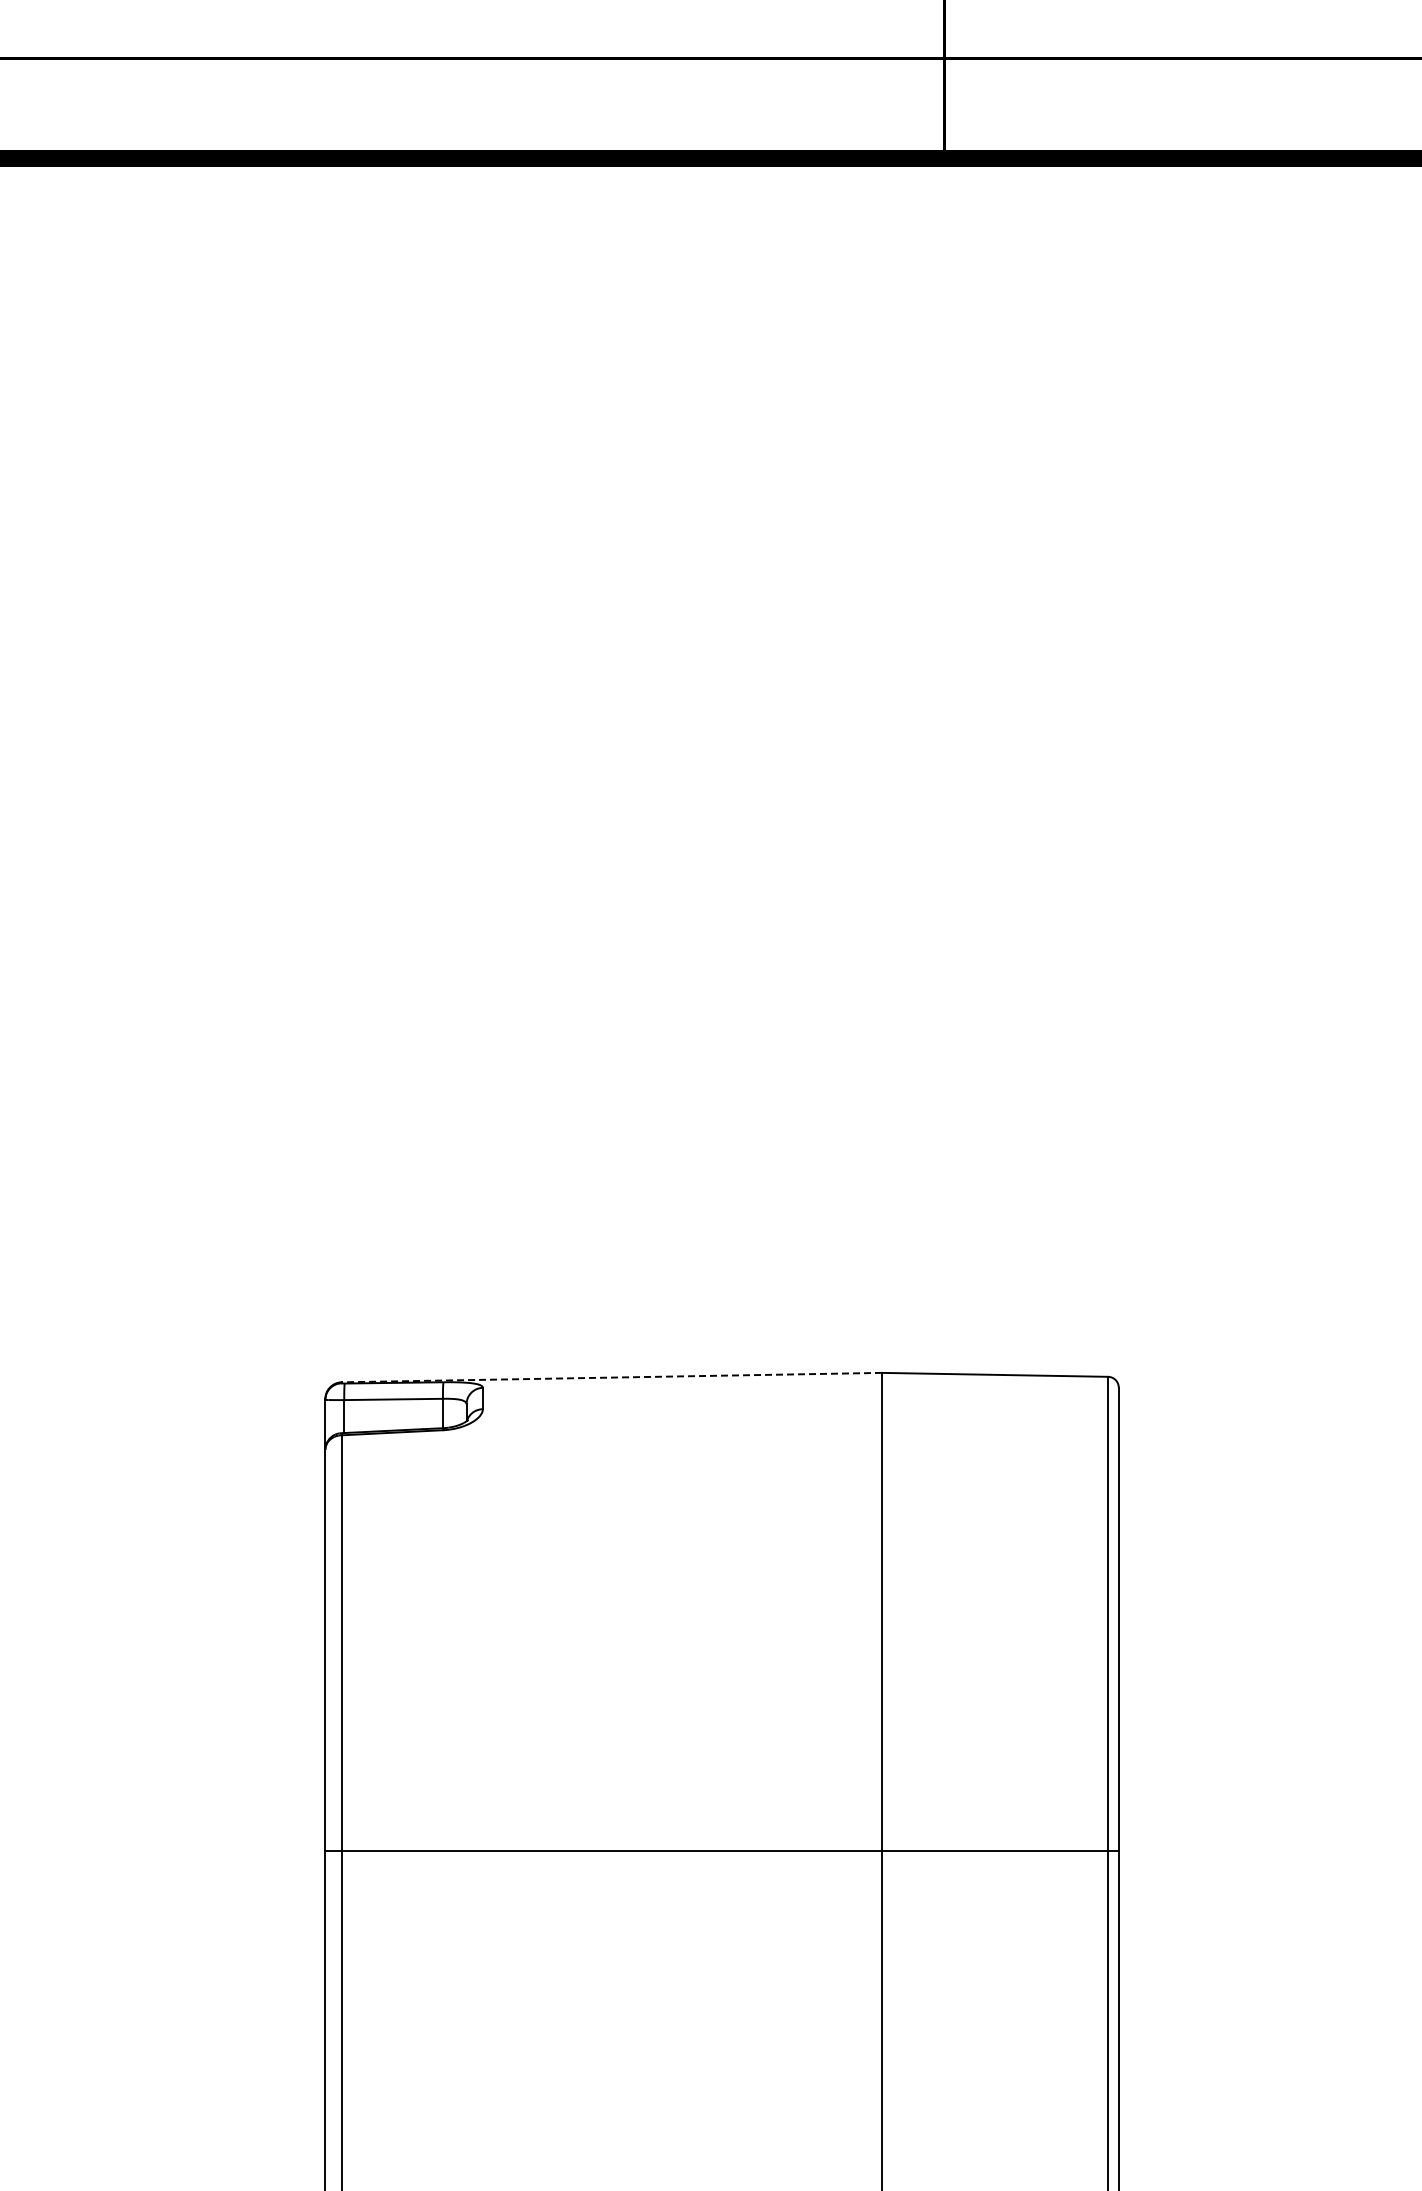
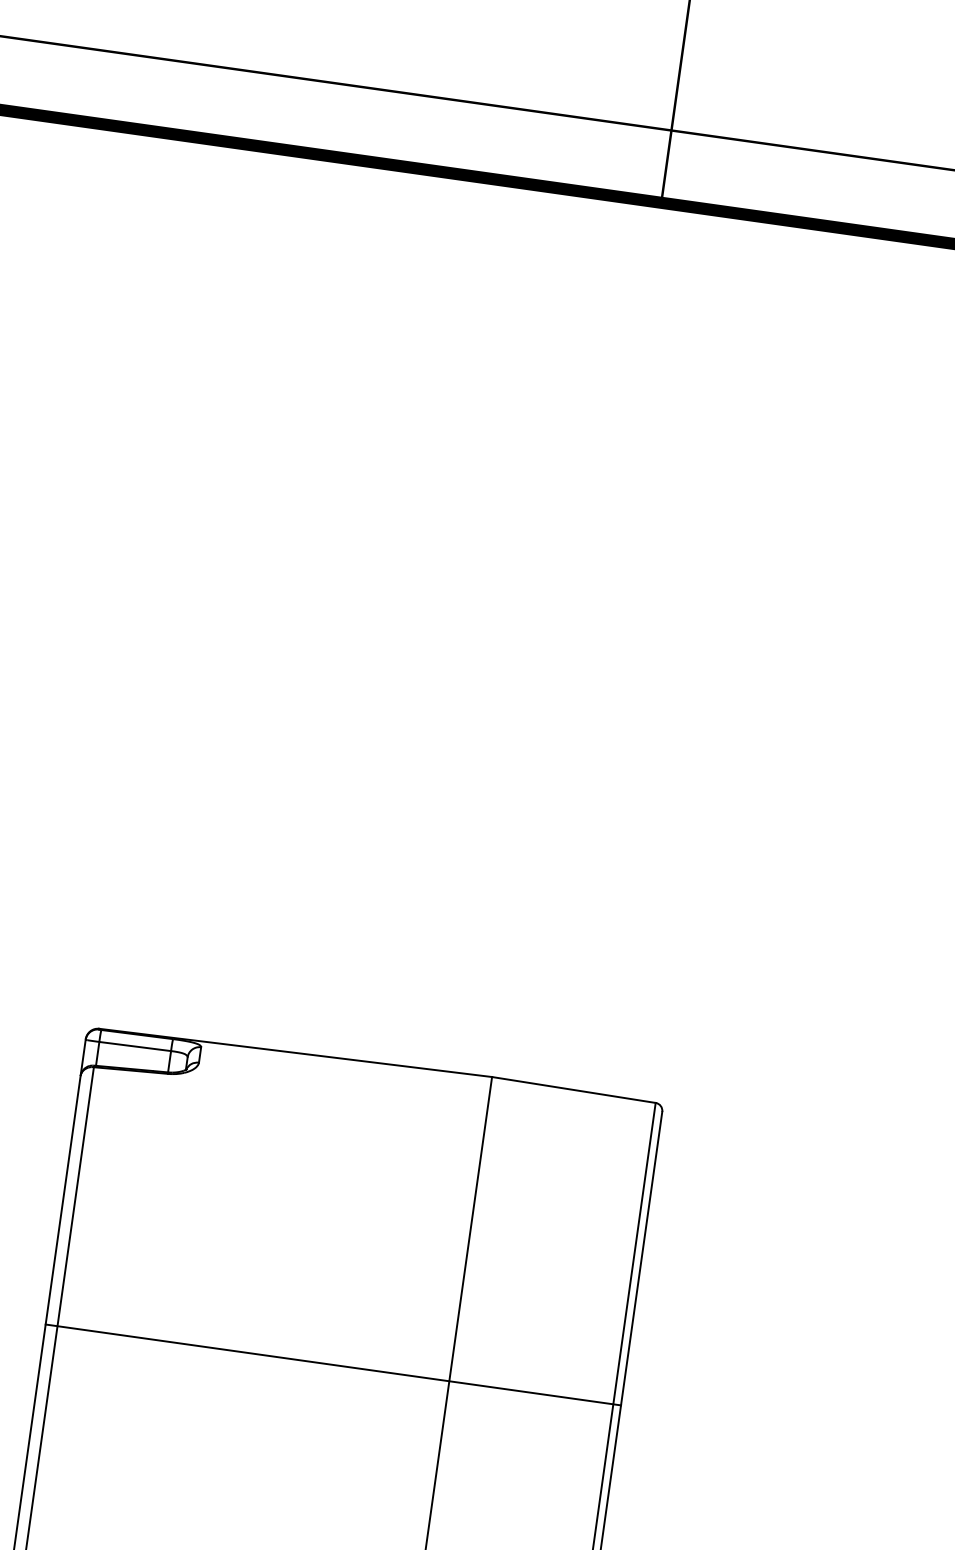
line: (611, 1377) -> (295, 1052), dashed -> solid
line: (721, 1851) -> (332, 1364), moved

